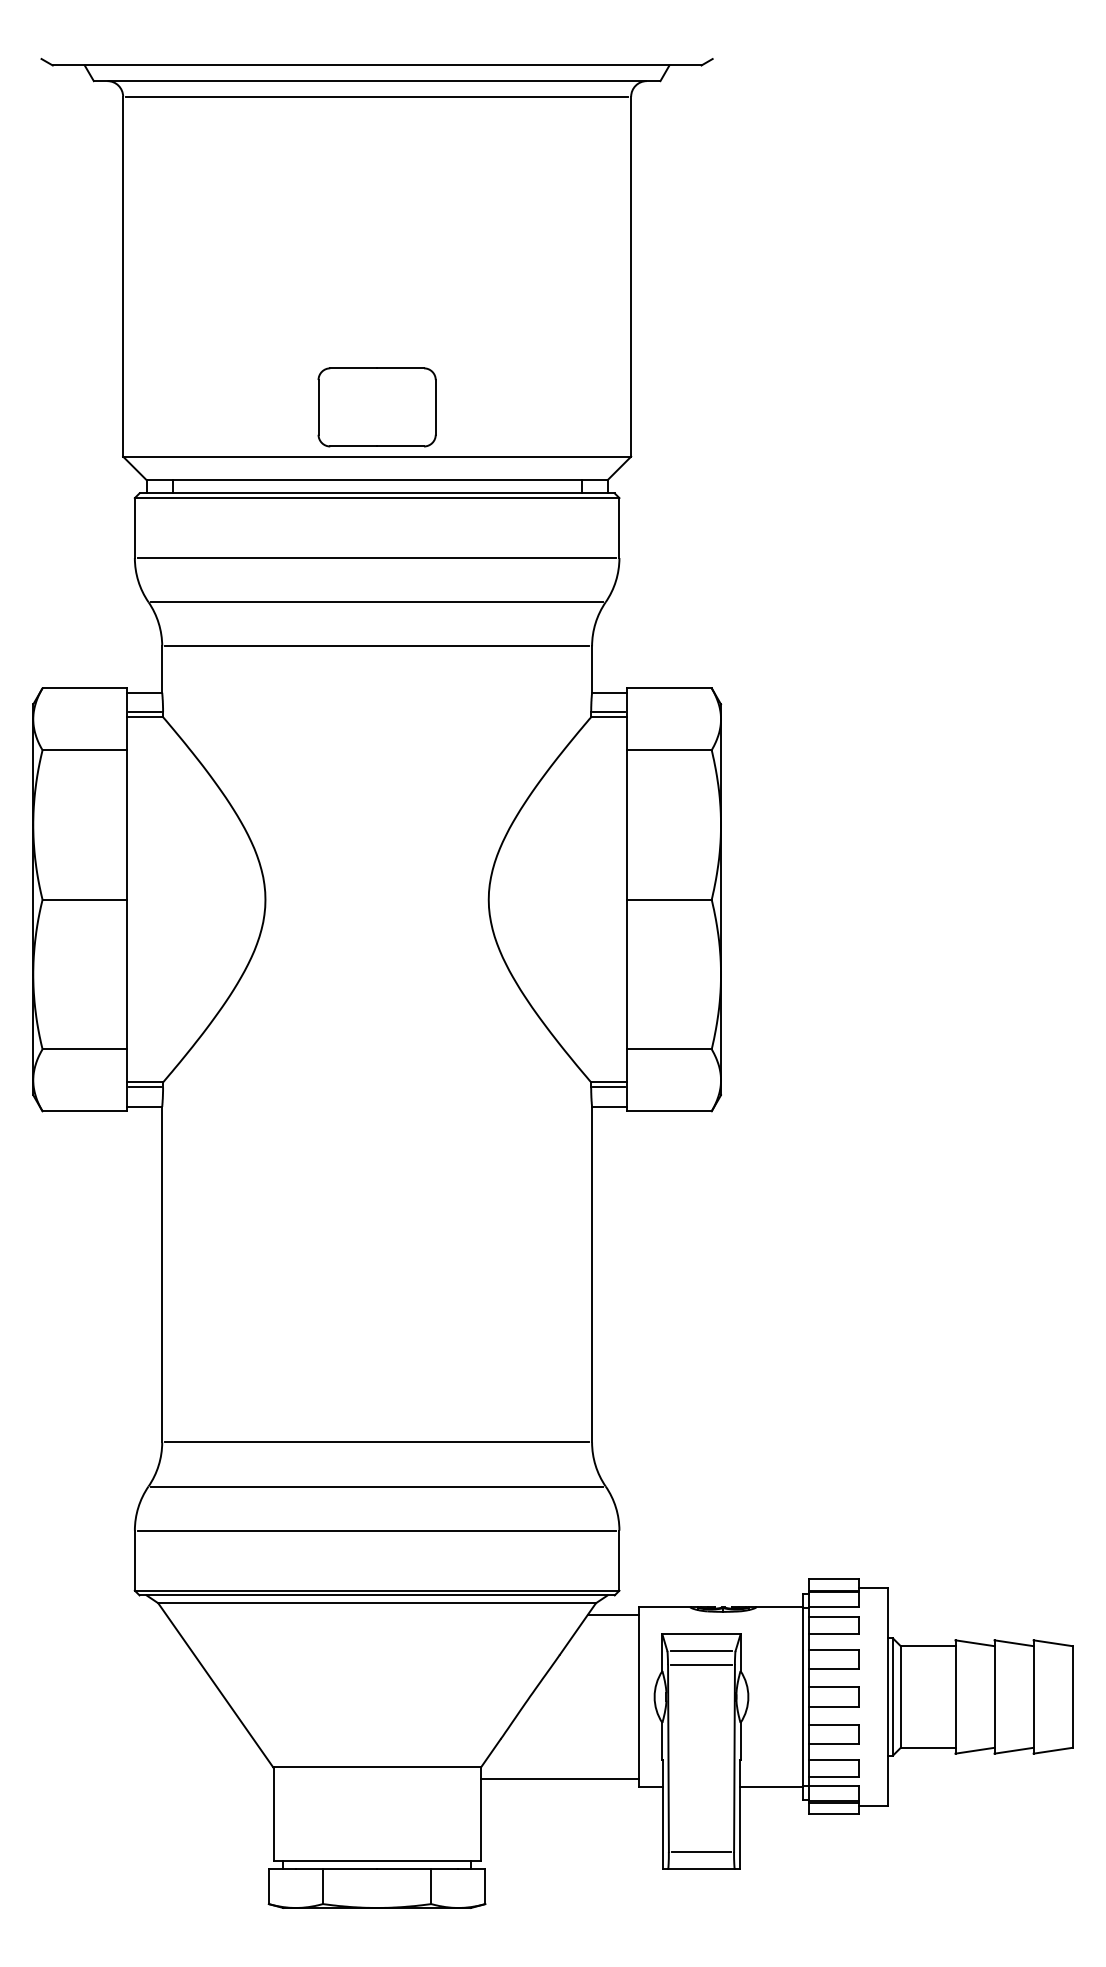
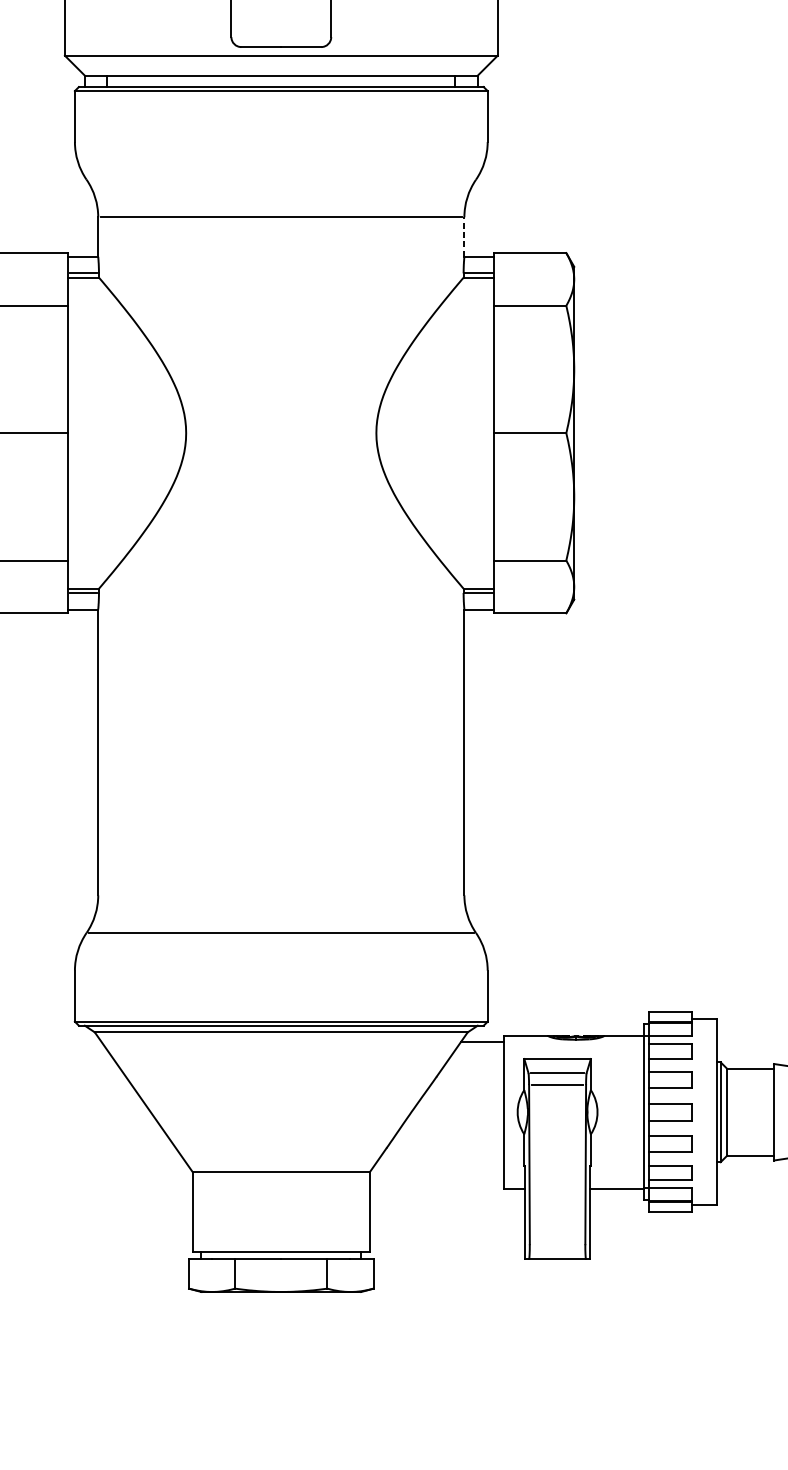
line: (376, 558) -> (280, 142), removed
line: (376, 602) -> (280, 179), removed
line: (592, 669) -> (464, 237), solid -> dashed
line: (376, 1442) -> (280, 895), removed
line: (376, 1530) -> (280, 970), removed
line: (559, 1779) -> (436, 1182), removed
line: (701, 1851) -> (557, 1243), removed

